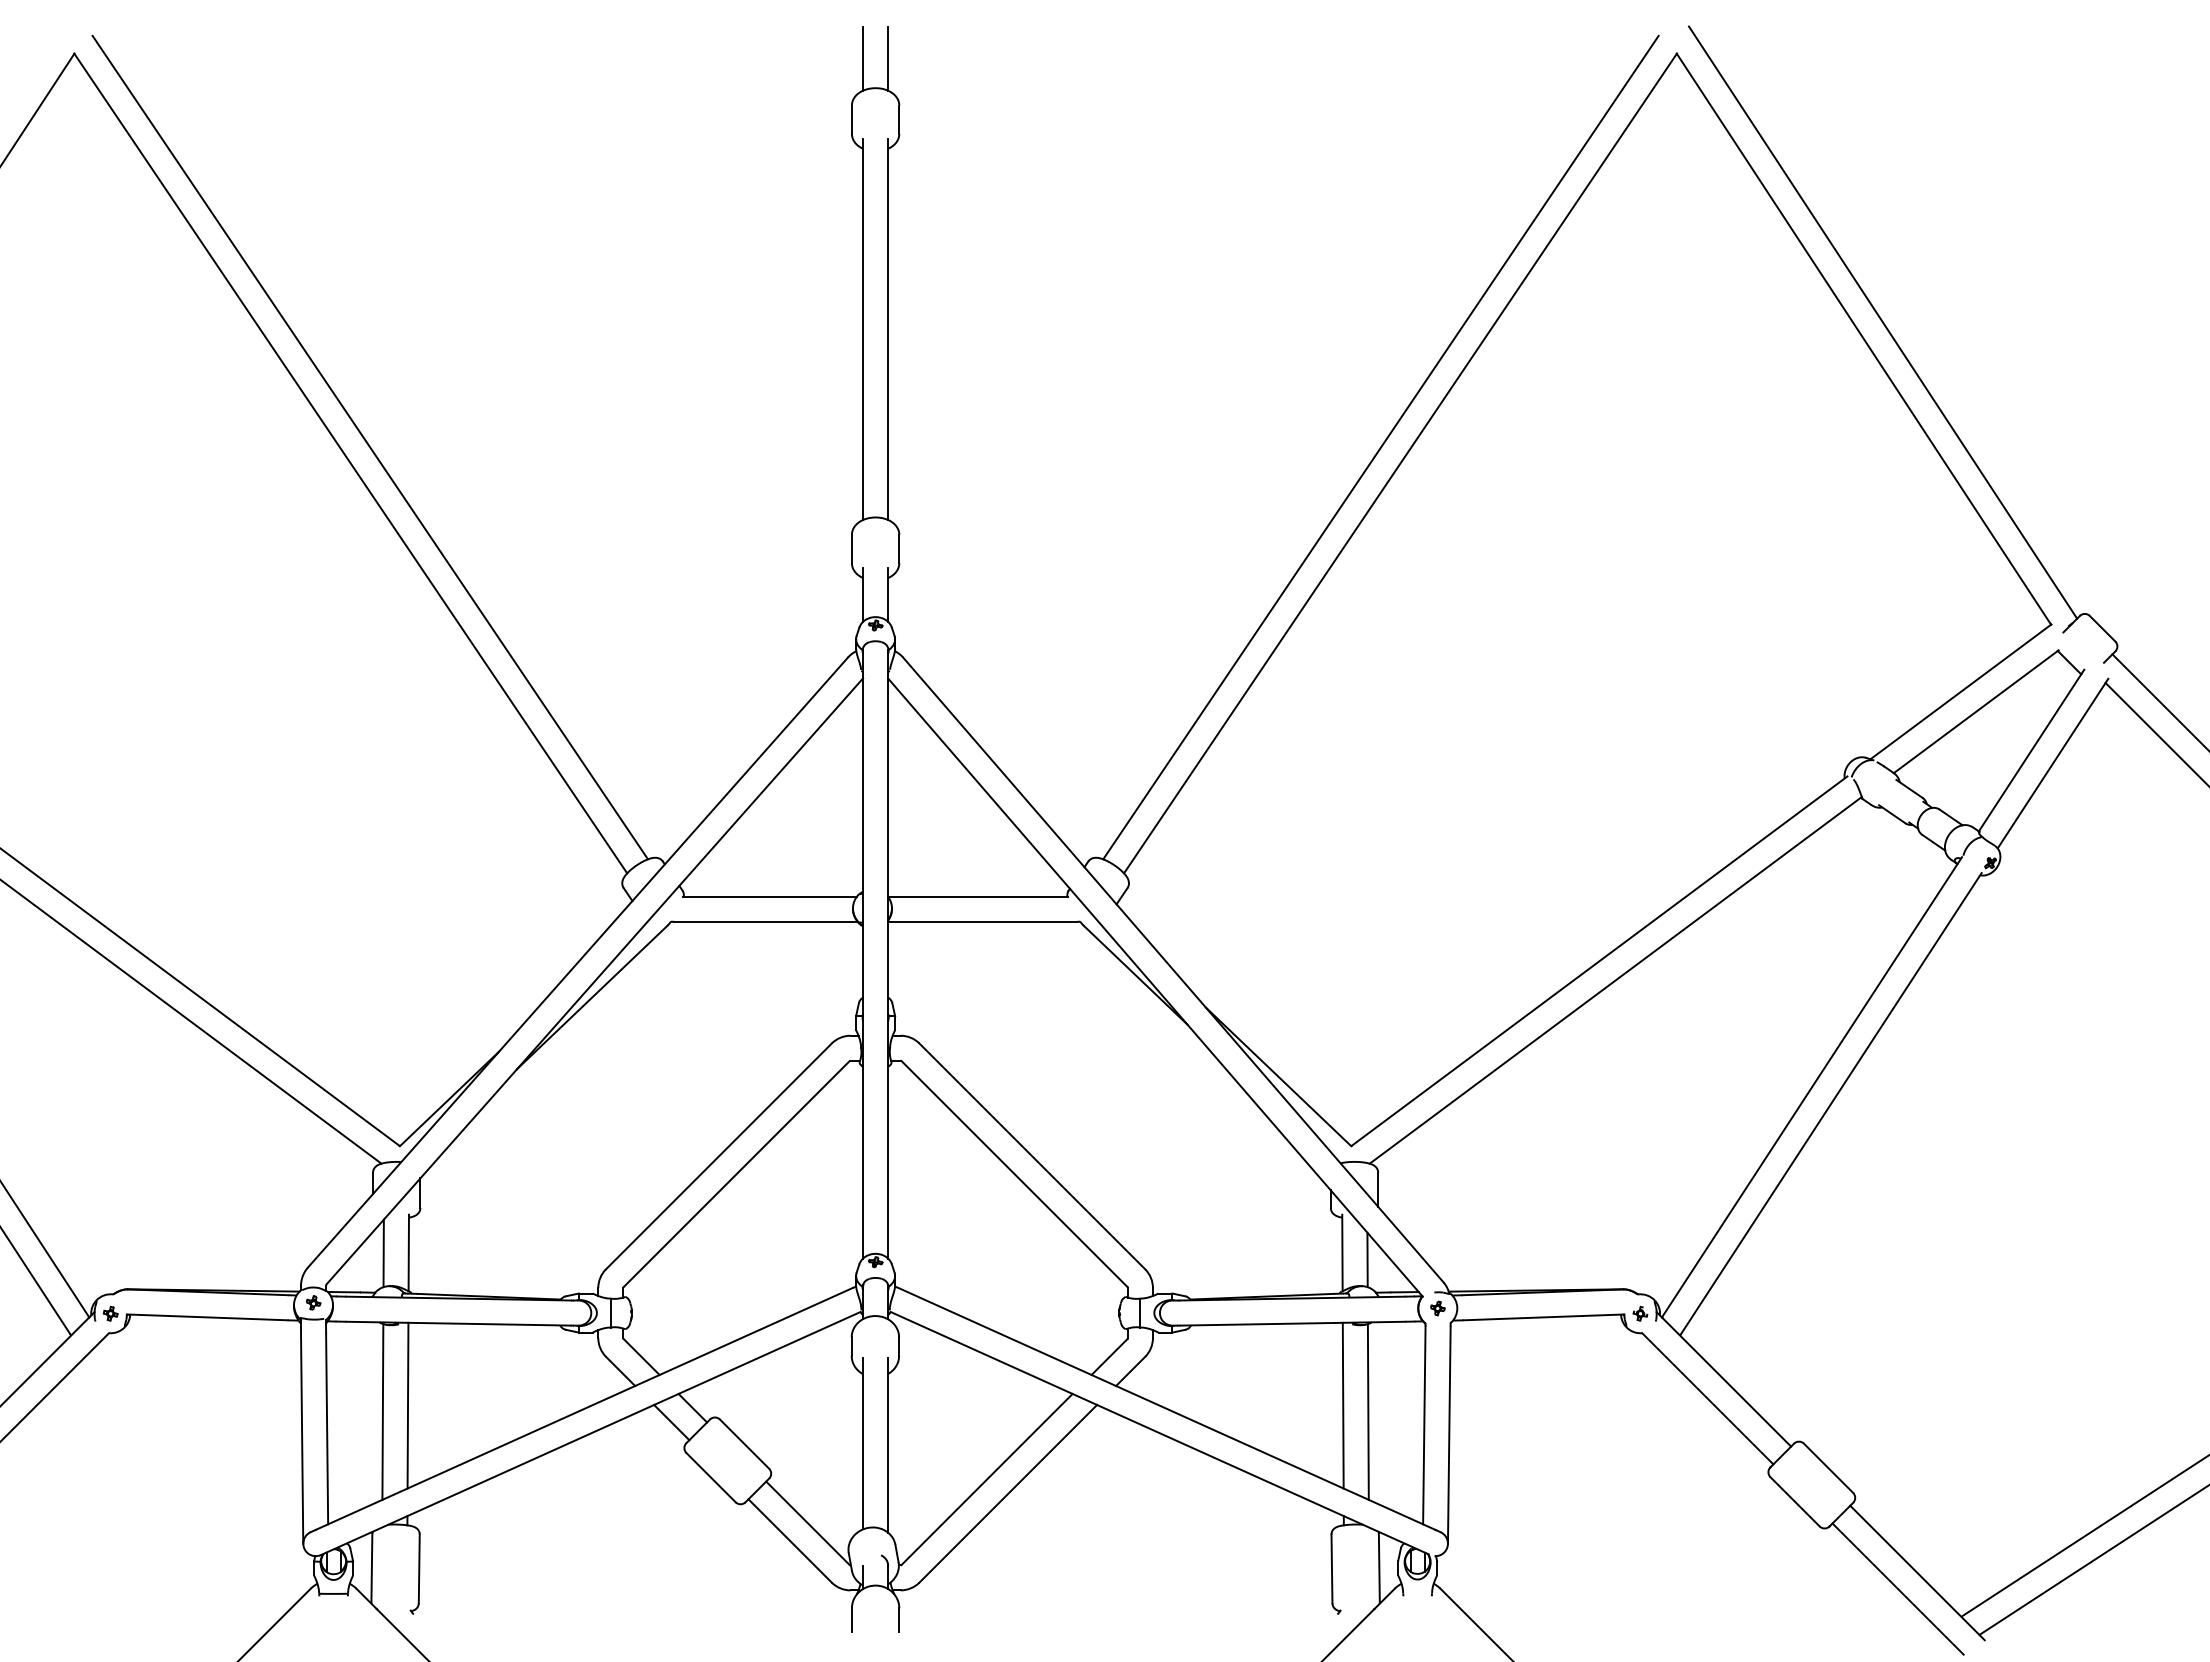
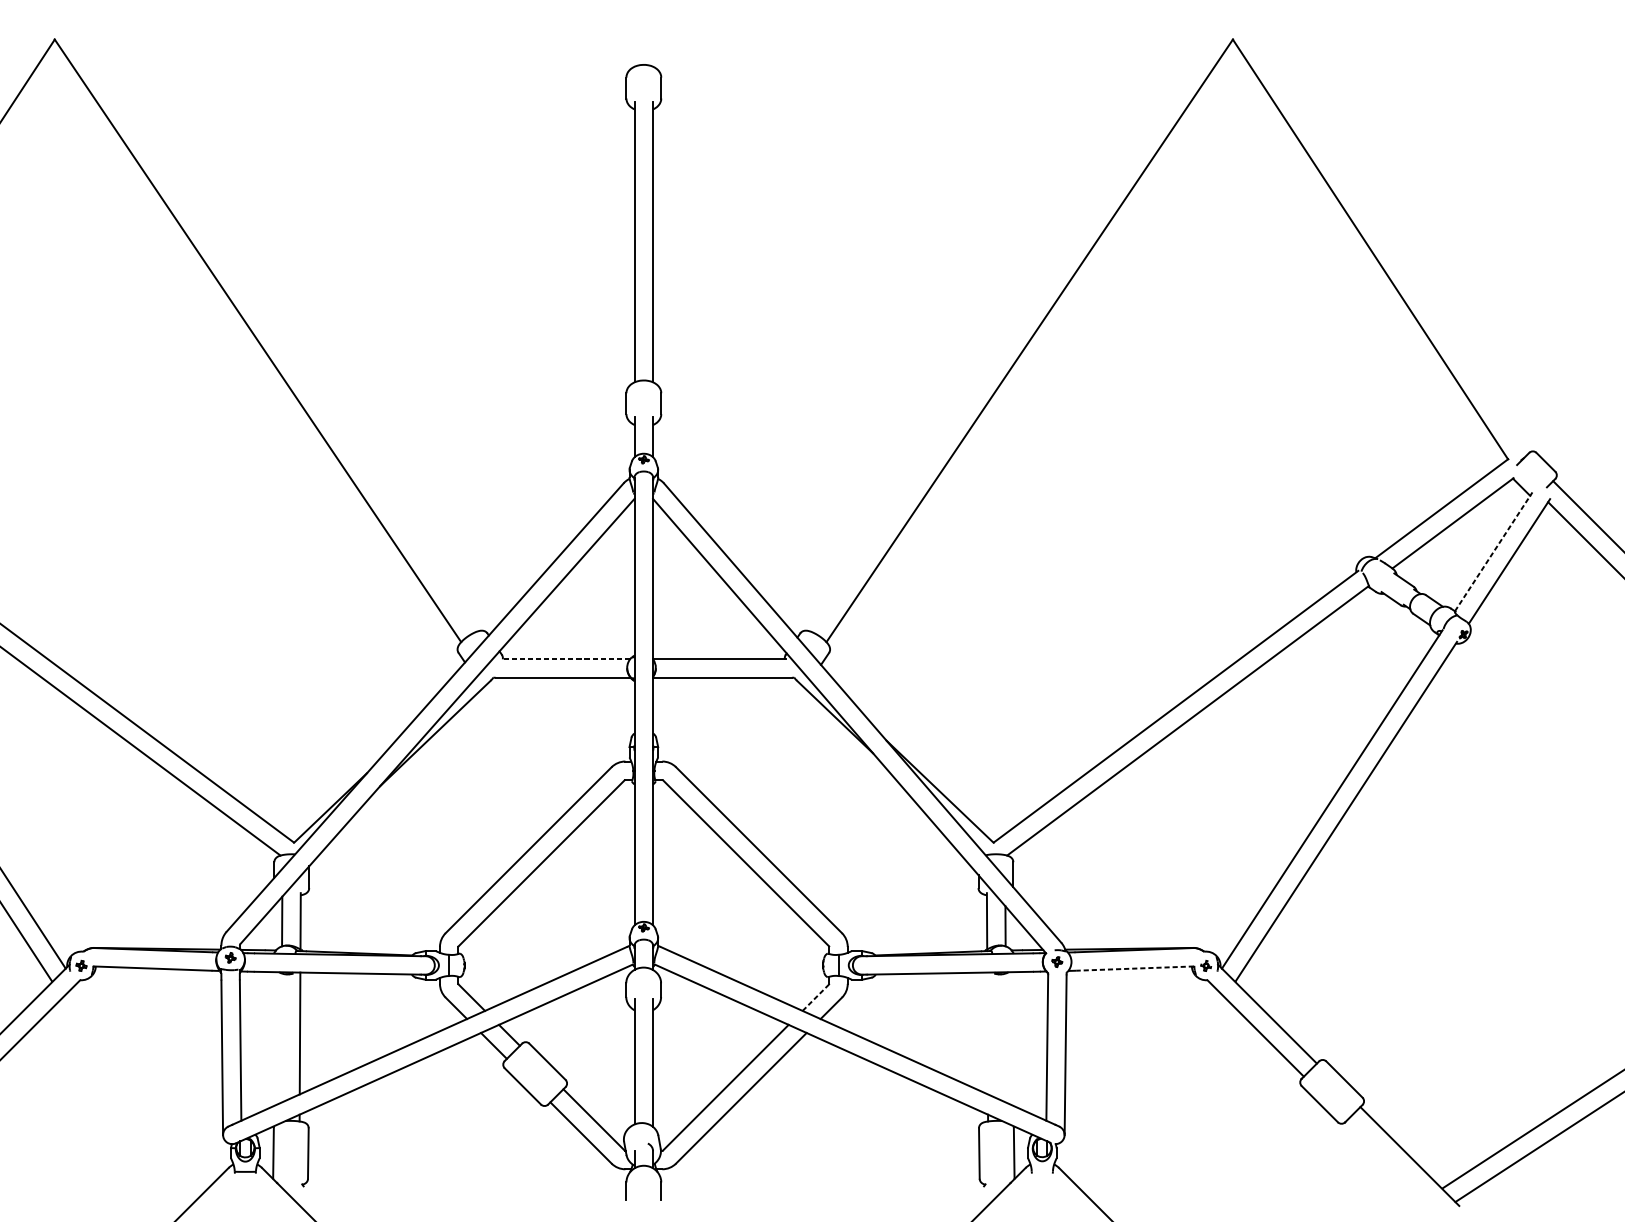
line: (863, 58) -> (634, 43), removed
line: (888, 58) -> (653, 43), removed
line: (1882, 322) -> (1384, 237), removed
line: (370, 447) -> (272, 329), removed
line: (1380, 447) -> (1015, 329), removed
line: (2031, 750) -> (1493, 551), solid -> dashed
line: (769, 896) -> (565, 659), solid -> dashed
line: (1543, 1317) -> (1134, 968), solid -> dashed
line: (1109, 1356) -> (815, 997), solid -> dashed
line: (1342, 1405) -> (987, 1033), removed
line: (382, 1411) -> (281, 1037), removed
line: (1367, 1411) -> (1005, 1037), removed
line: (1897, 1588) -> (1395, 1167), removed

